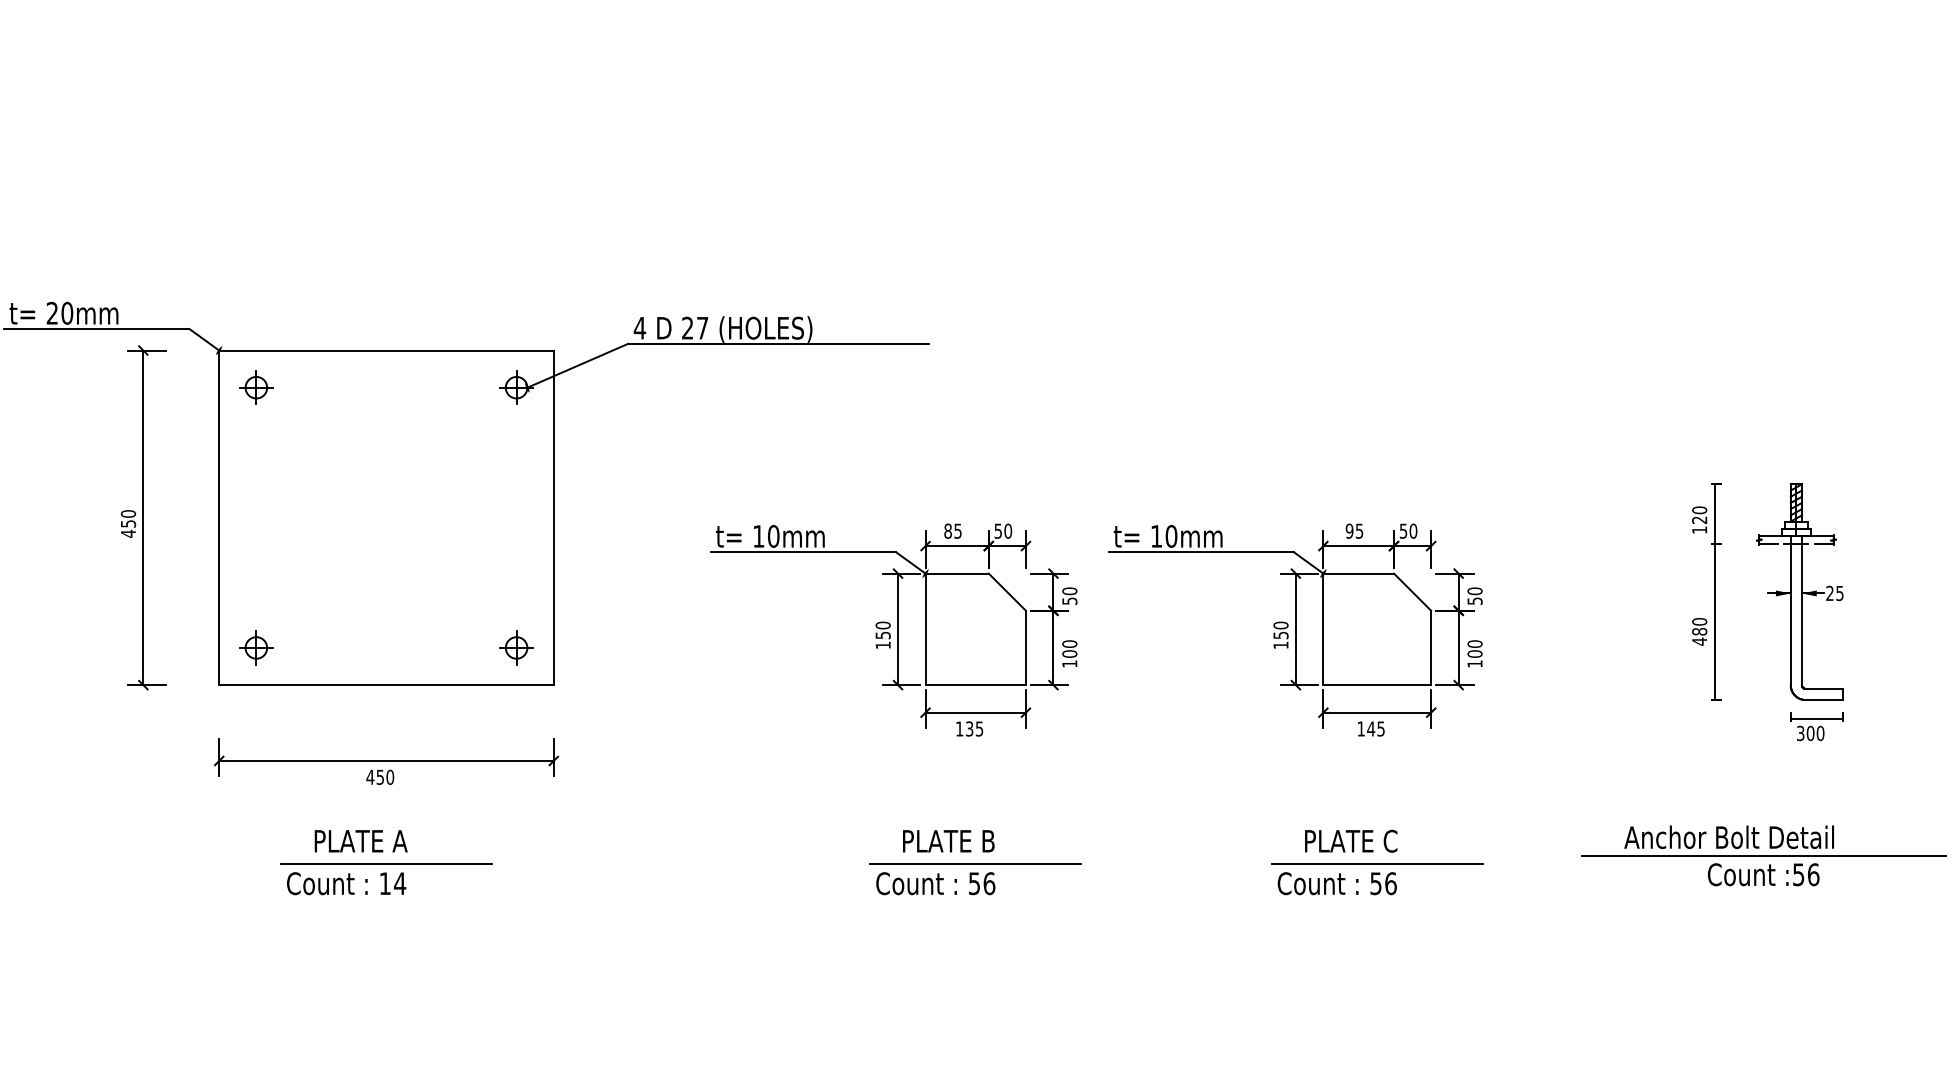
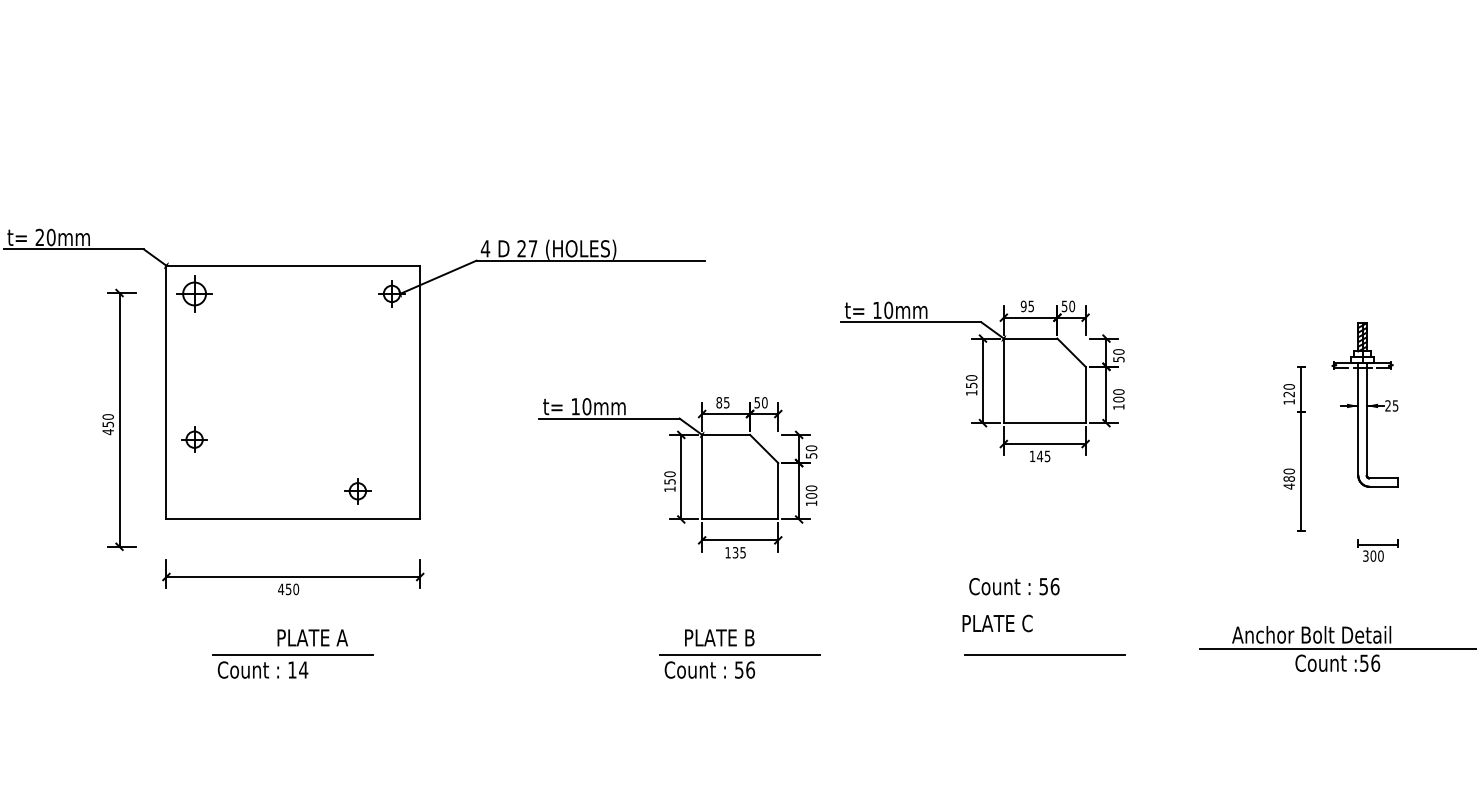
part: (256, 387) -> (194, 293), size x1.4
part: (143, 517) -> (119, 419), moved
part: (1799, 591) -> (1364, 404), moved
part: (1295, 629) -> (982, 380), moved
part: (256, 647) -> (194, 439), moved
part: (516, 647) -> (357, 490), moved
text: (1351, 840) -> (997, 622), moved
text: (360, 841) -> (312, 638), moved
text: (1336, 883) -> (1013, 586), moved

